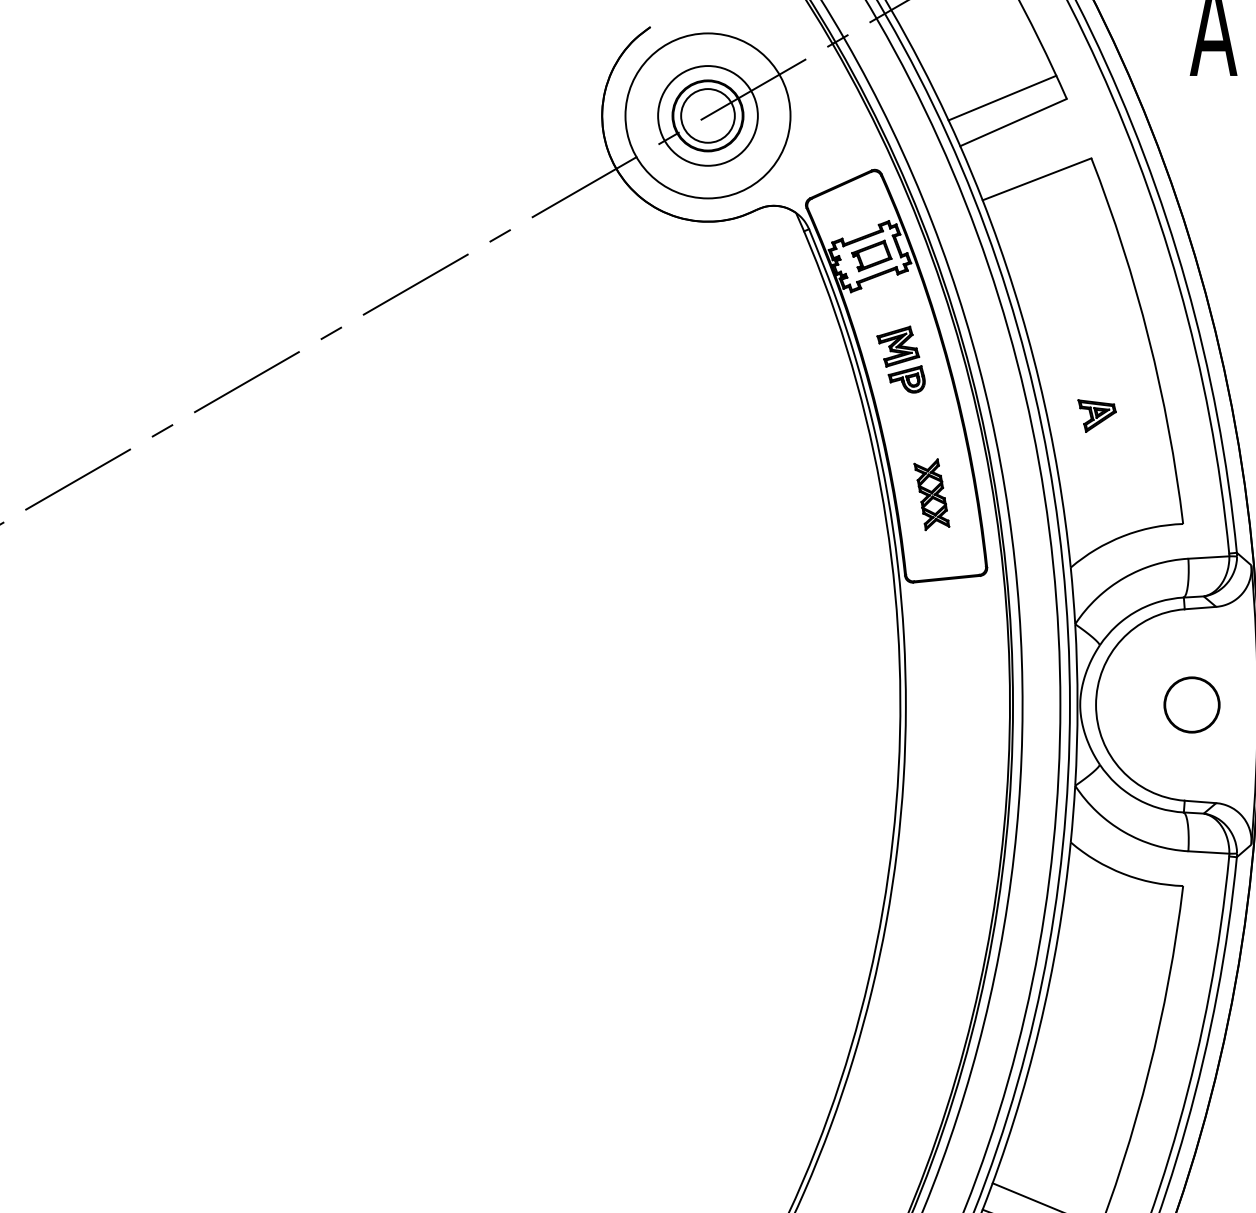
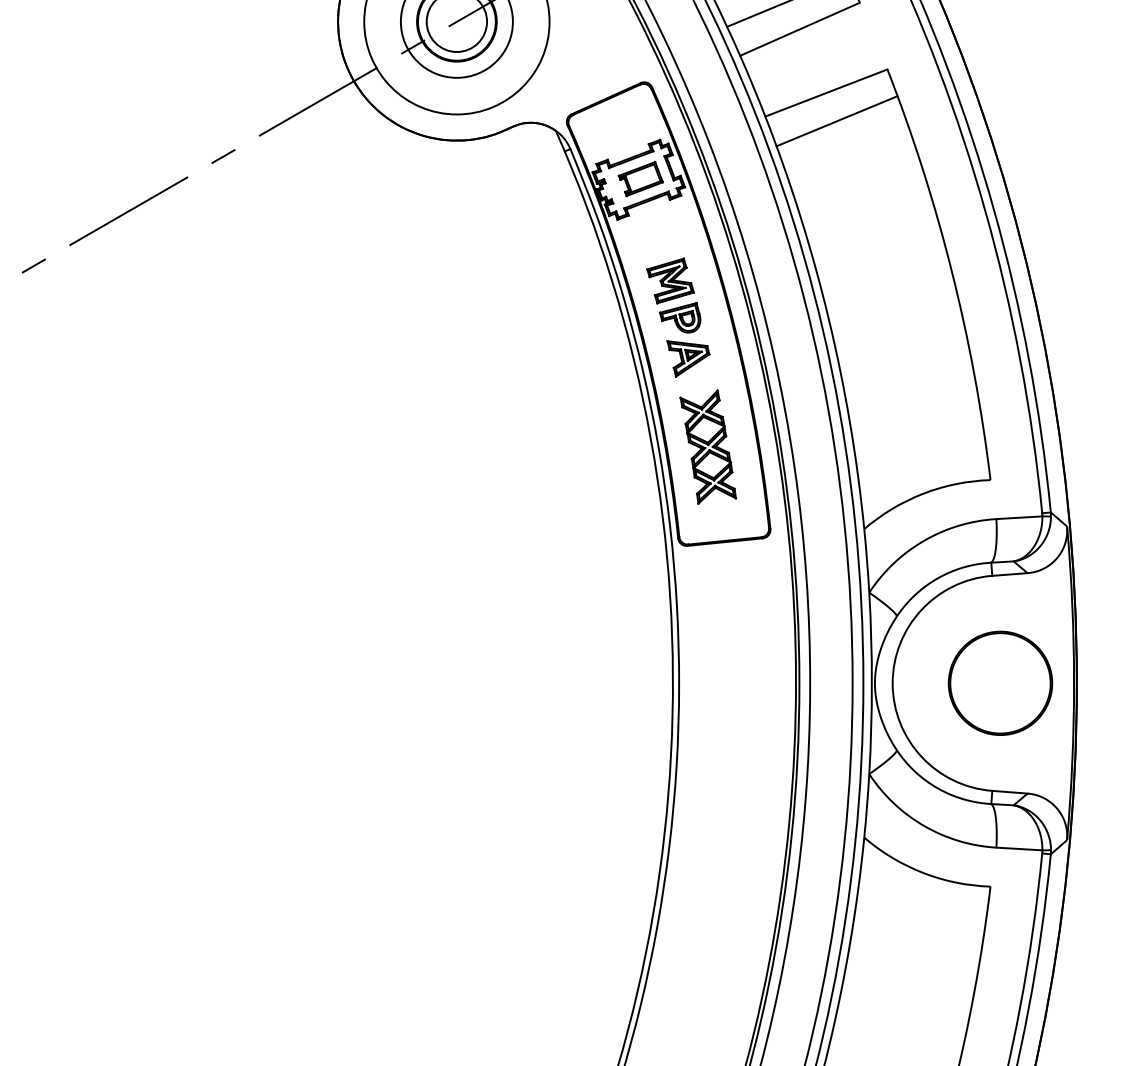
line: (1046, 204) -> (837, 121), added
part: (1096, 415) -> (687, 358), moved
part: (931, 494) -> (707, 446), size x1.43
circle: (1191, 704) -> (999, 682), size x1.67

